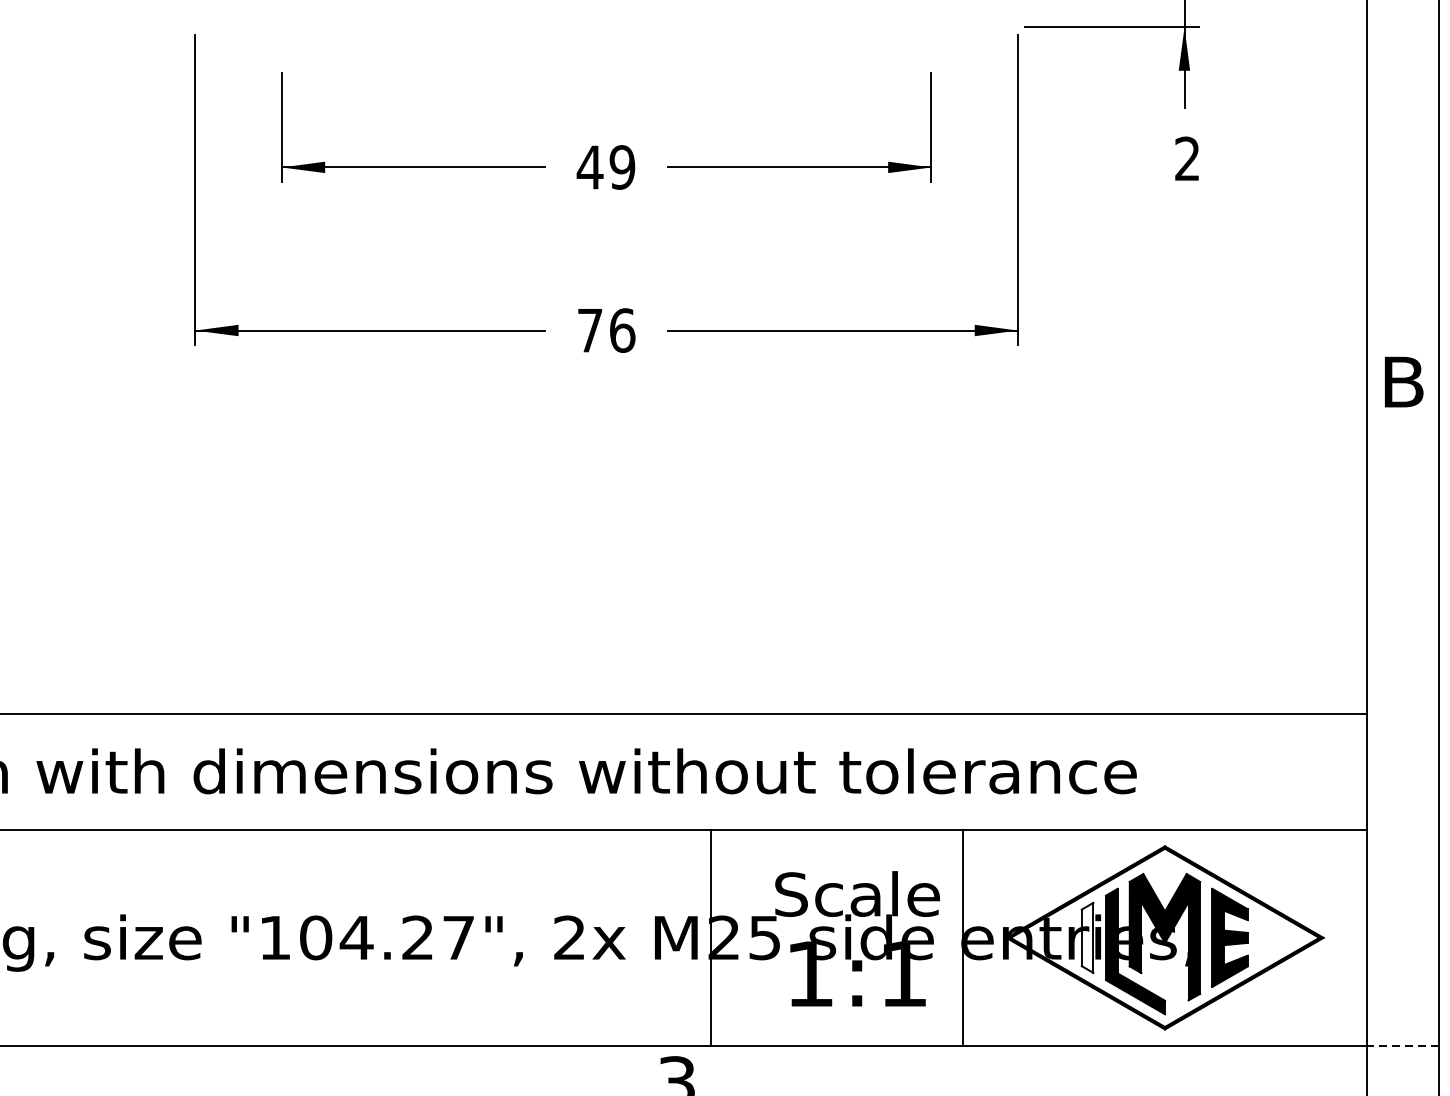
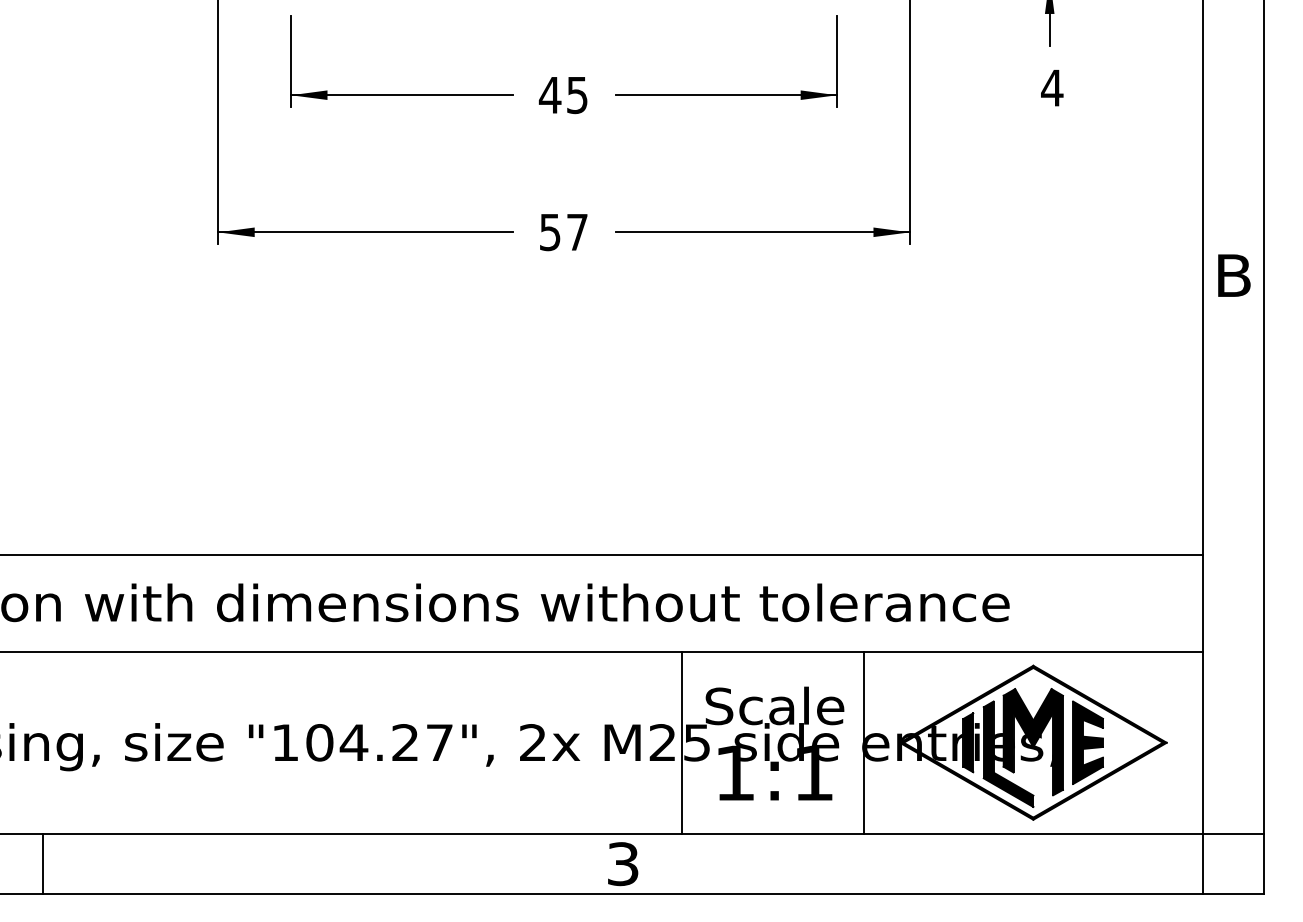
text: (1187, 158) -> (1052, 87), 2 -> 4
text: (621, 166) -> (576, 94), 49 -> 45
text: (607, 330) -> (564, 232), 76 -> 57
line: (710, 937) -> (681, 742), moved
fill: (1087, 937) -> (968, 742), added
line: (1403, 1045) -> (1233, 833), dashed -> solid

